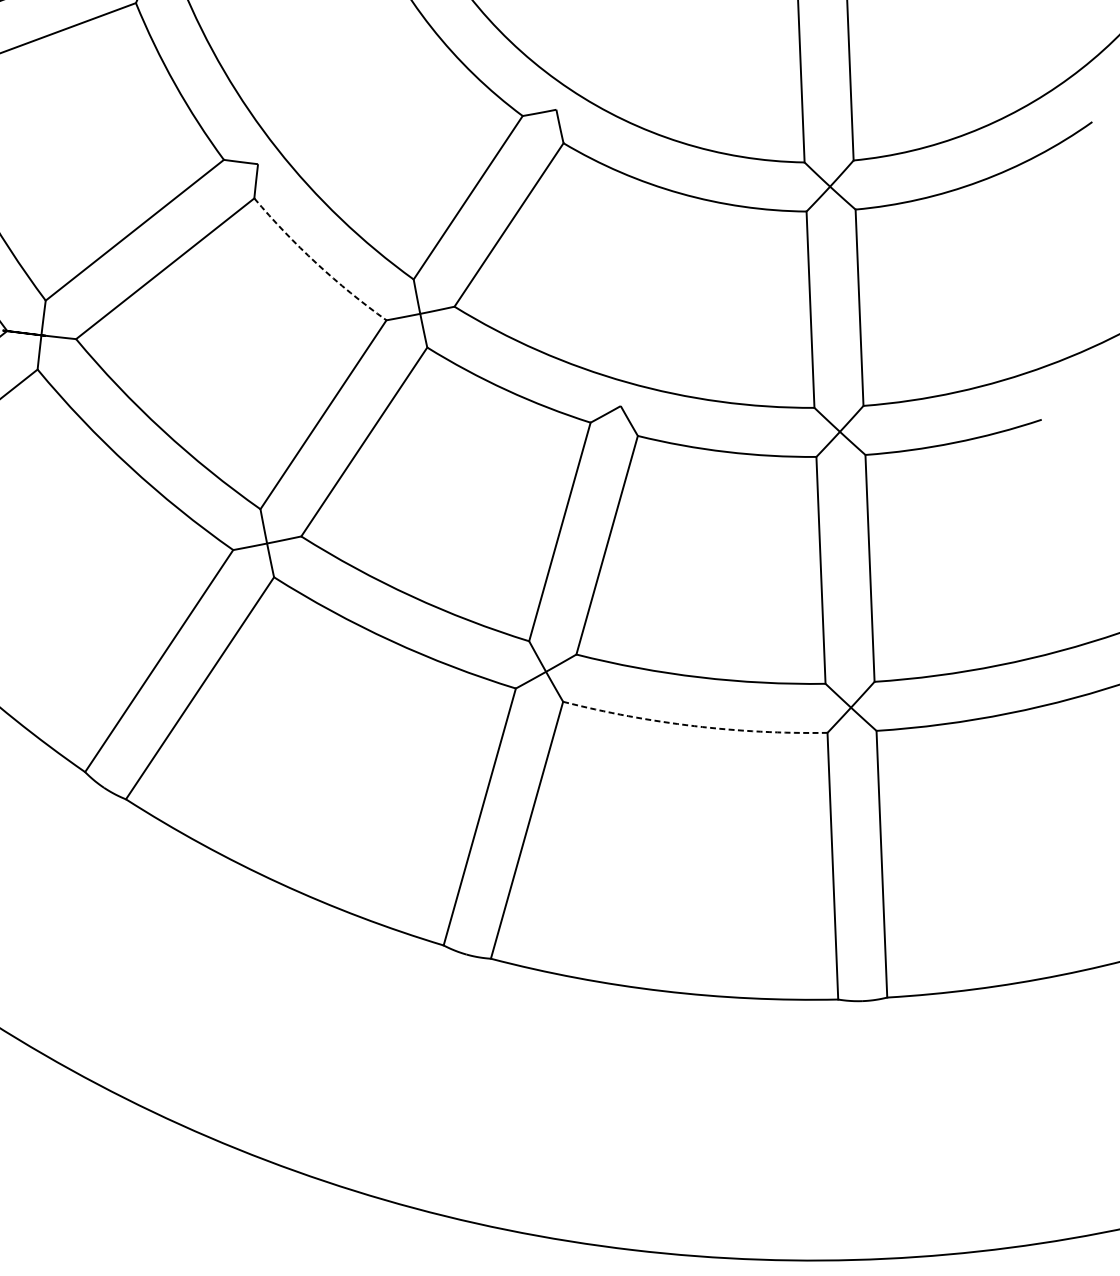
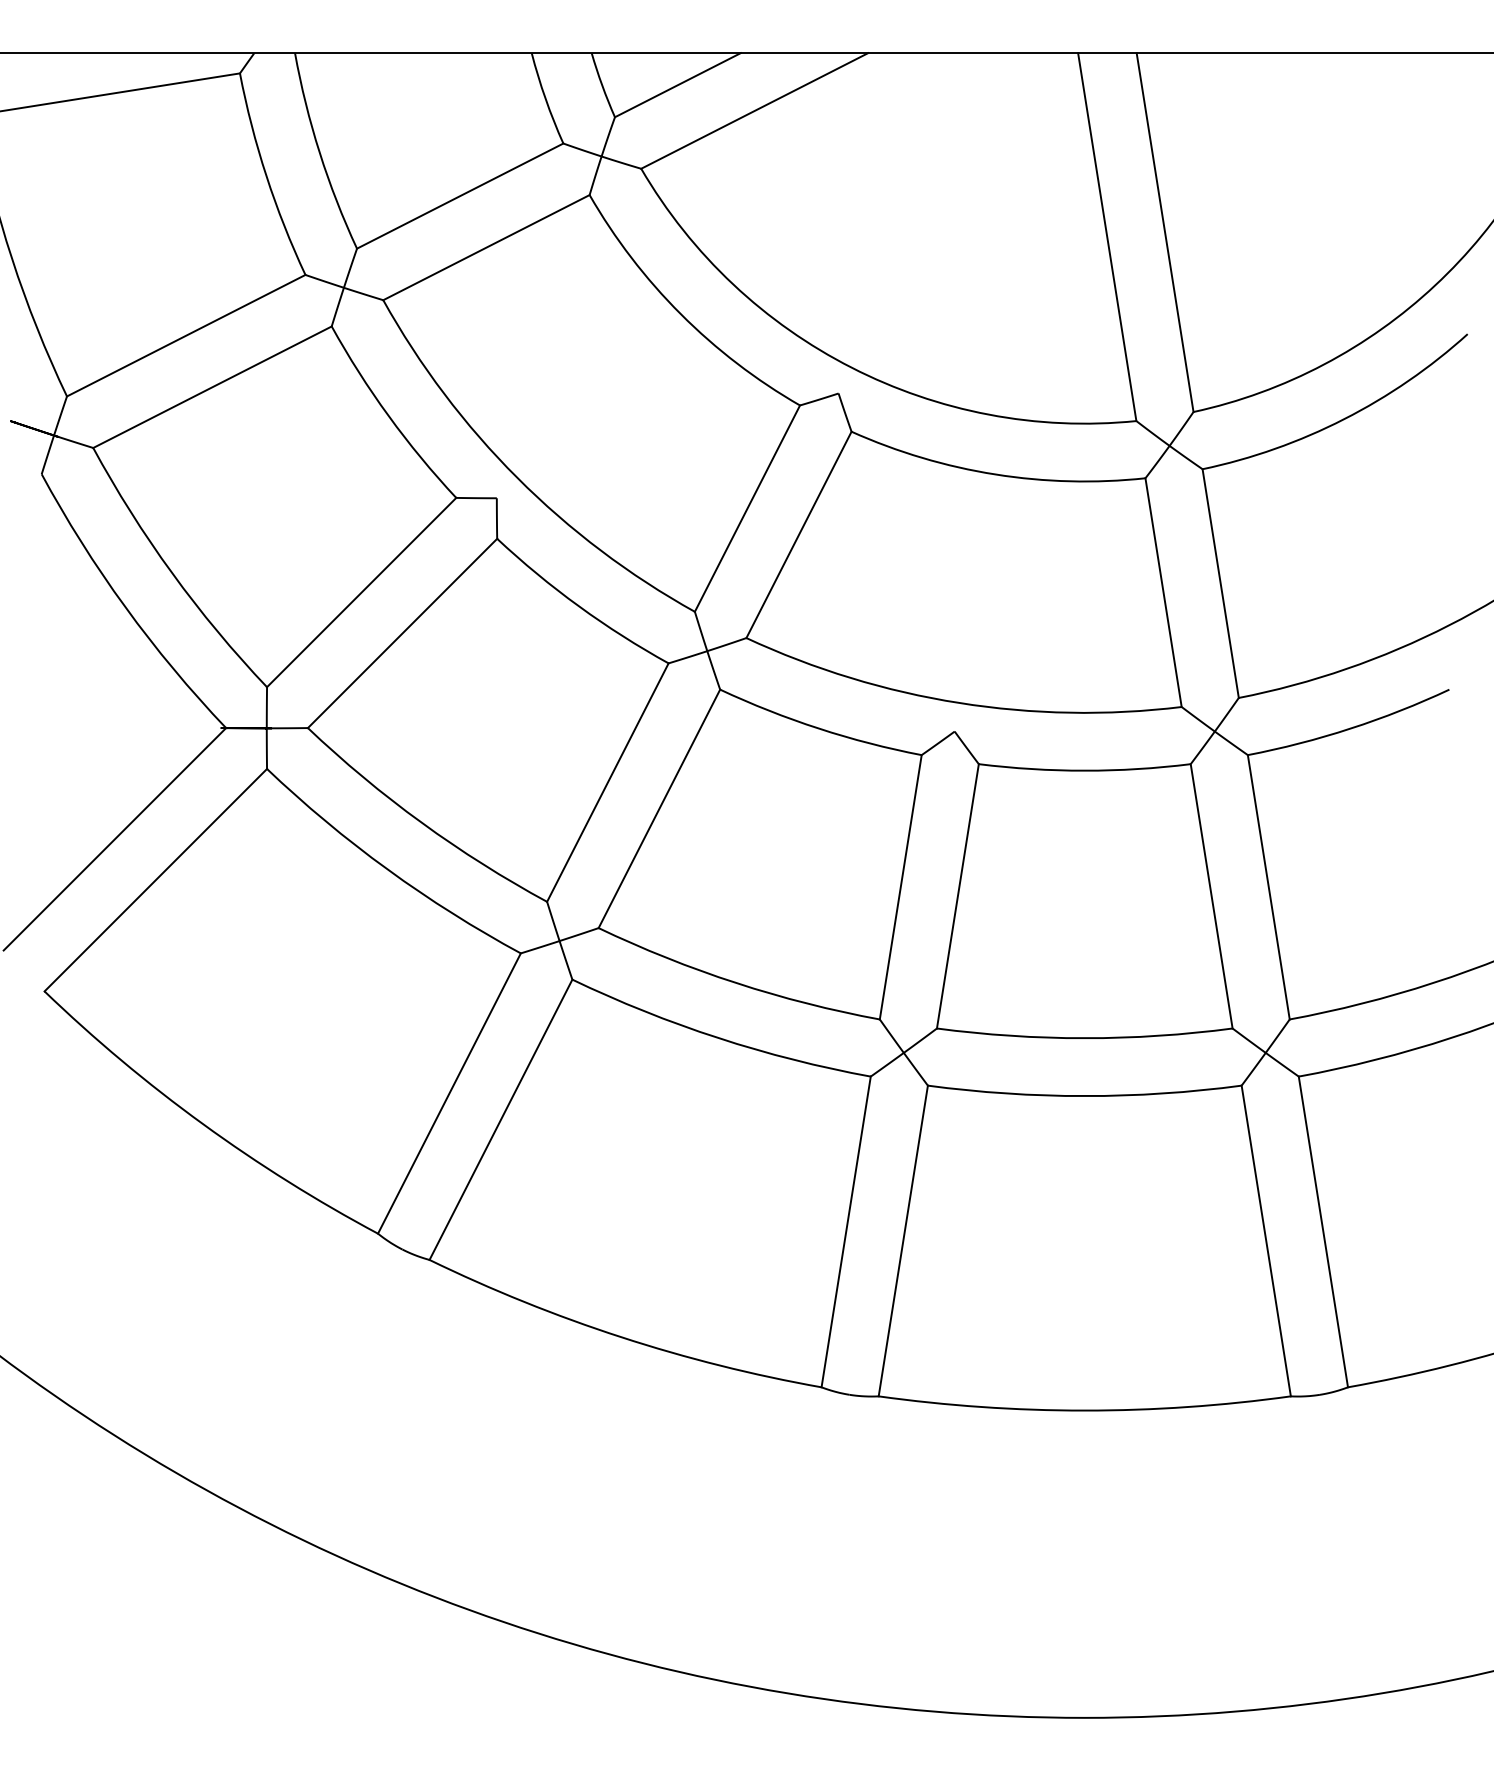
arc: (317, 263) -> (579, 606), dashed -> solid
arc: (694, 726) -> (1084, 1096), dashed -> solid

